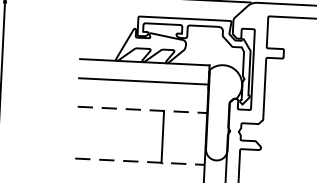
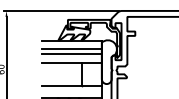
line: (142, 92) -> (71, 54), added
line: (141, 109) -> (71, 62), dashed -> solid
line: (139, 162) -> (71, 86), dashed -> solid

